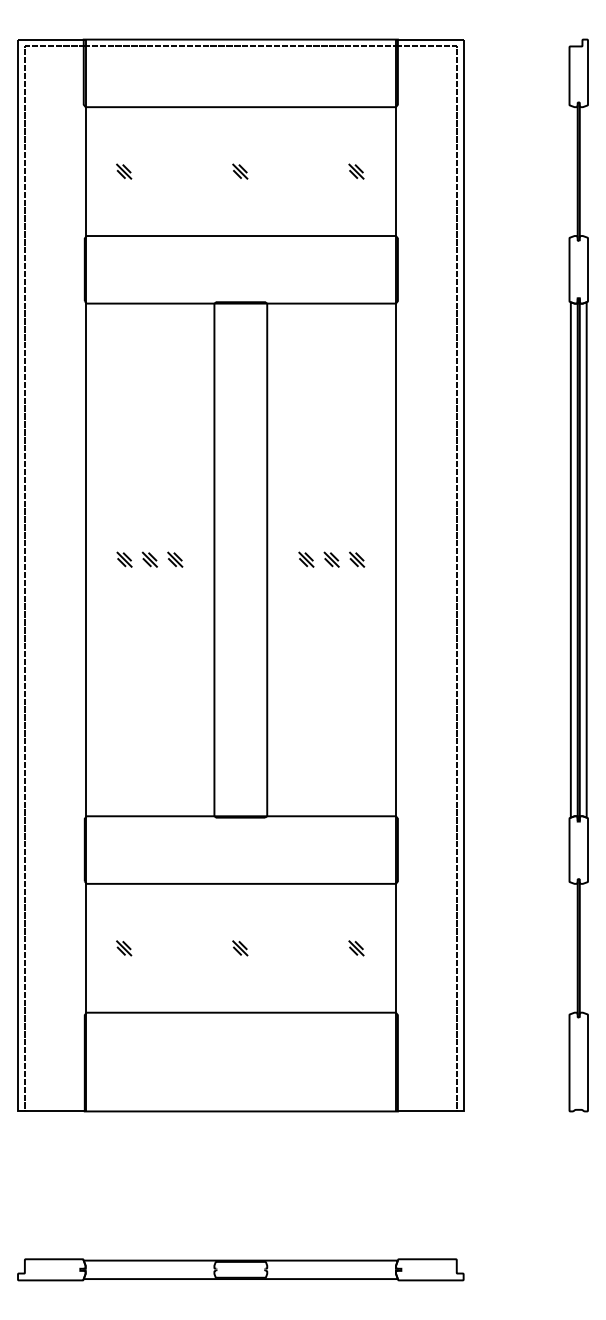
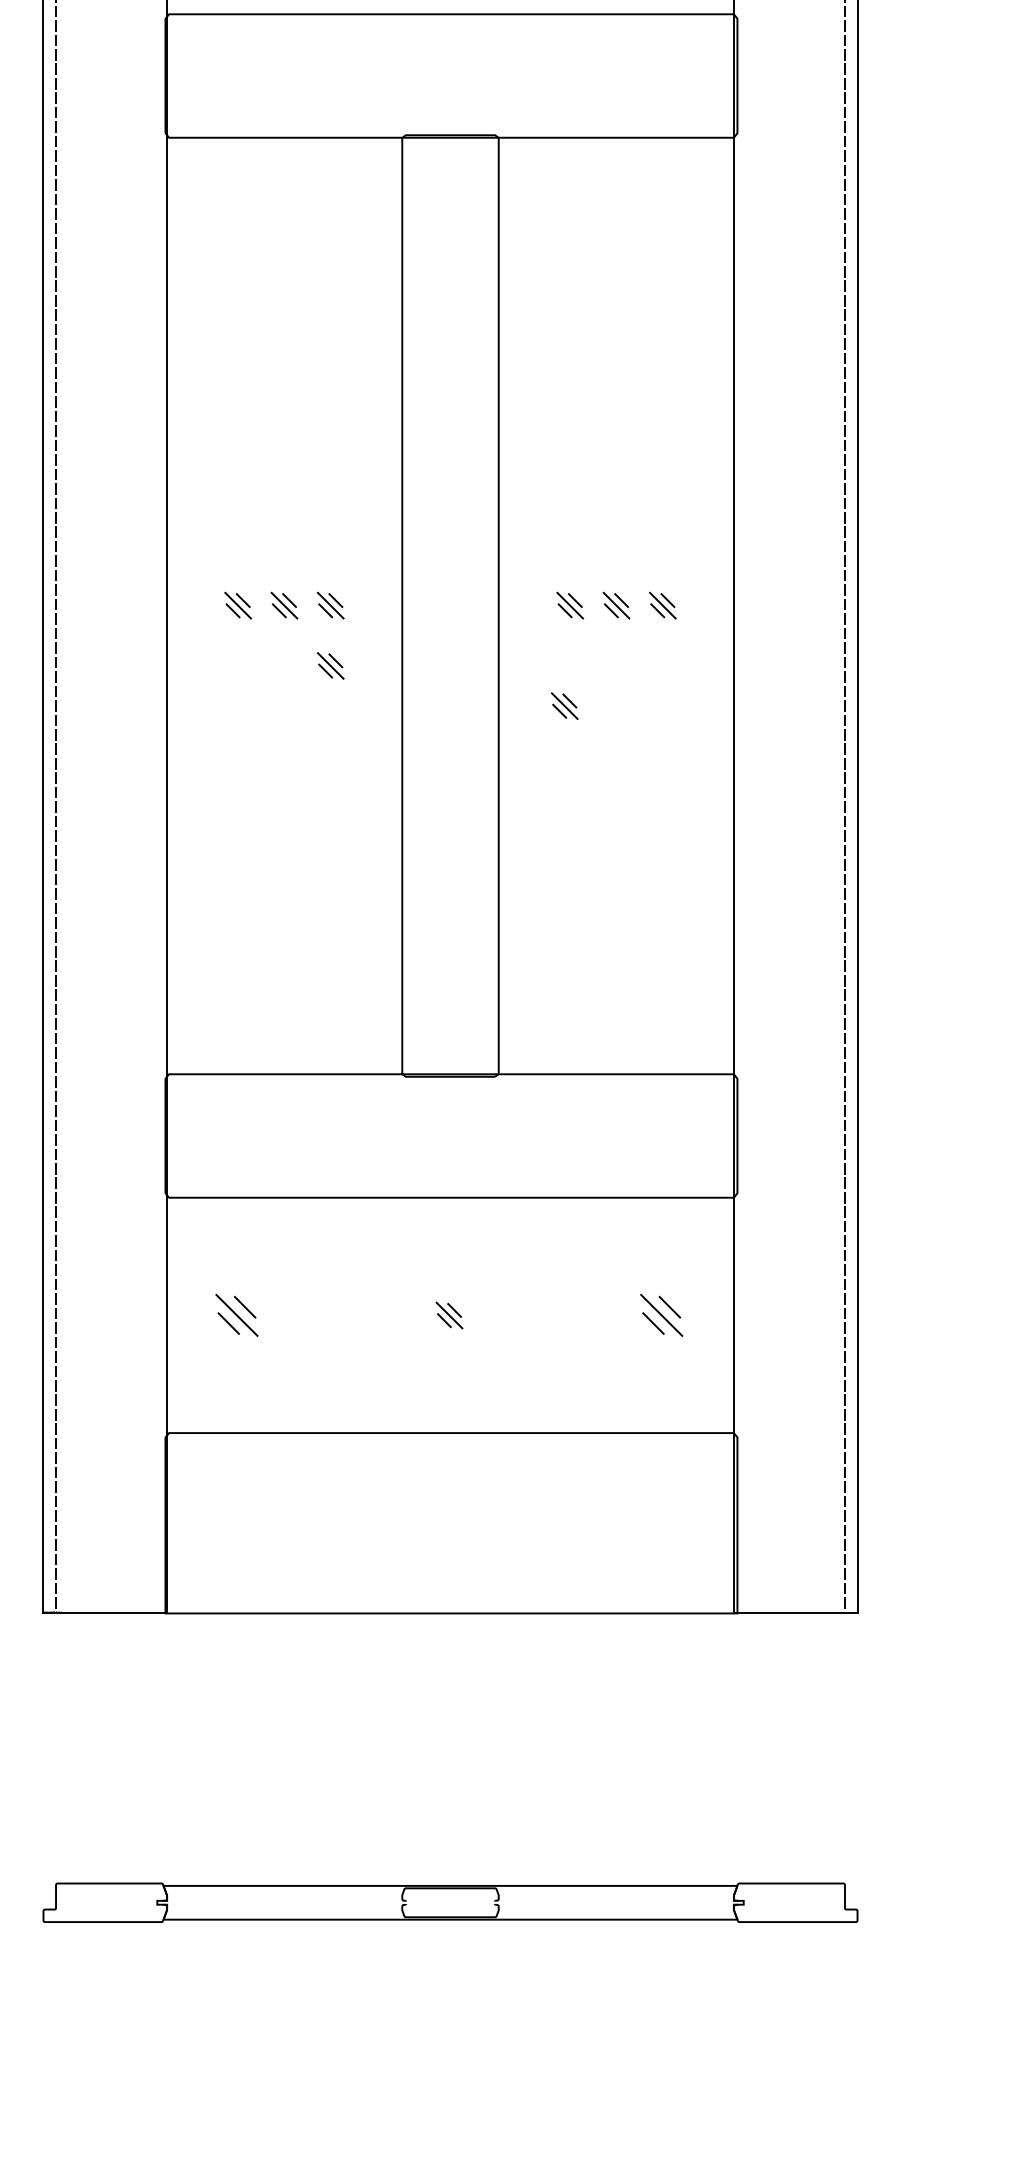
part: (175, 592) -> (331, 665), added
part: (303, 614) -> (564, 705), added
part: (124, 948) -> (238, 1315), size x1.6
part: (356, 948) -> (661, 1315), size x1.6

